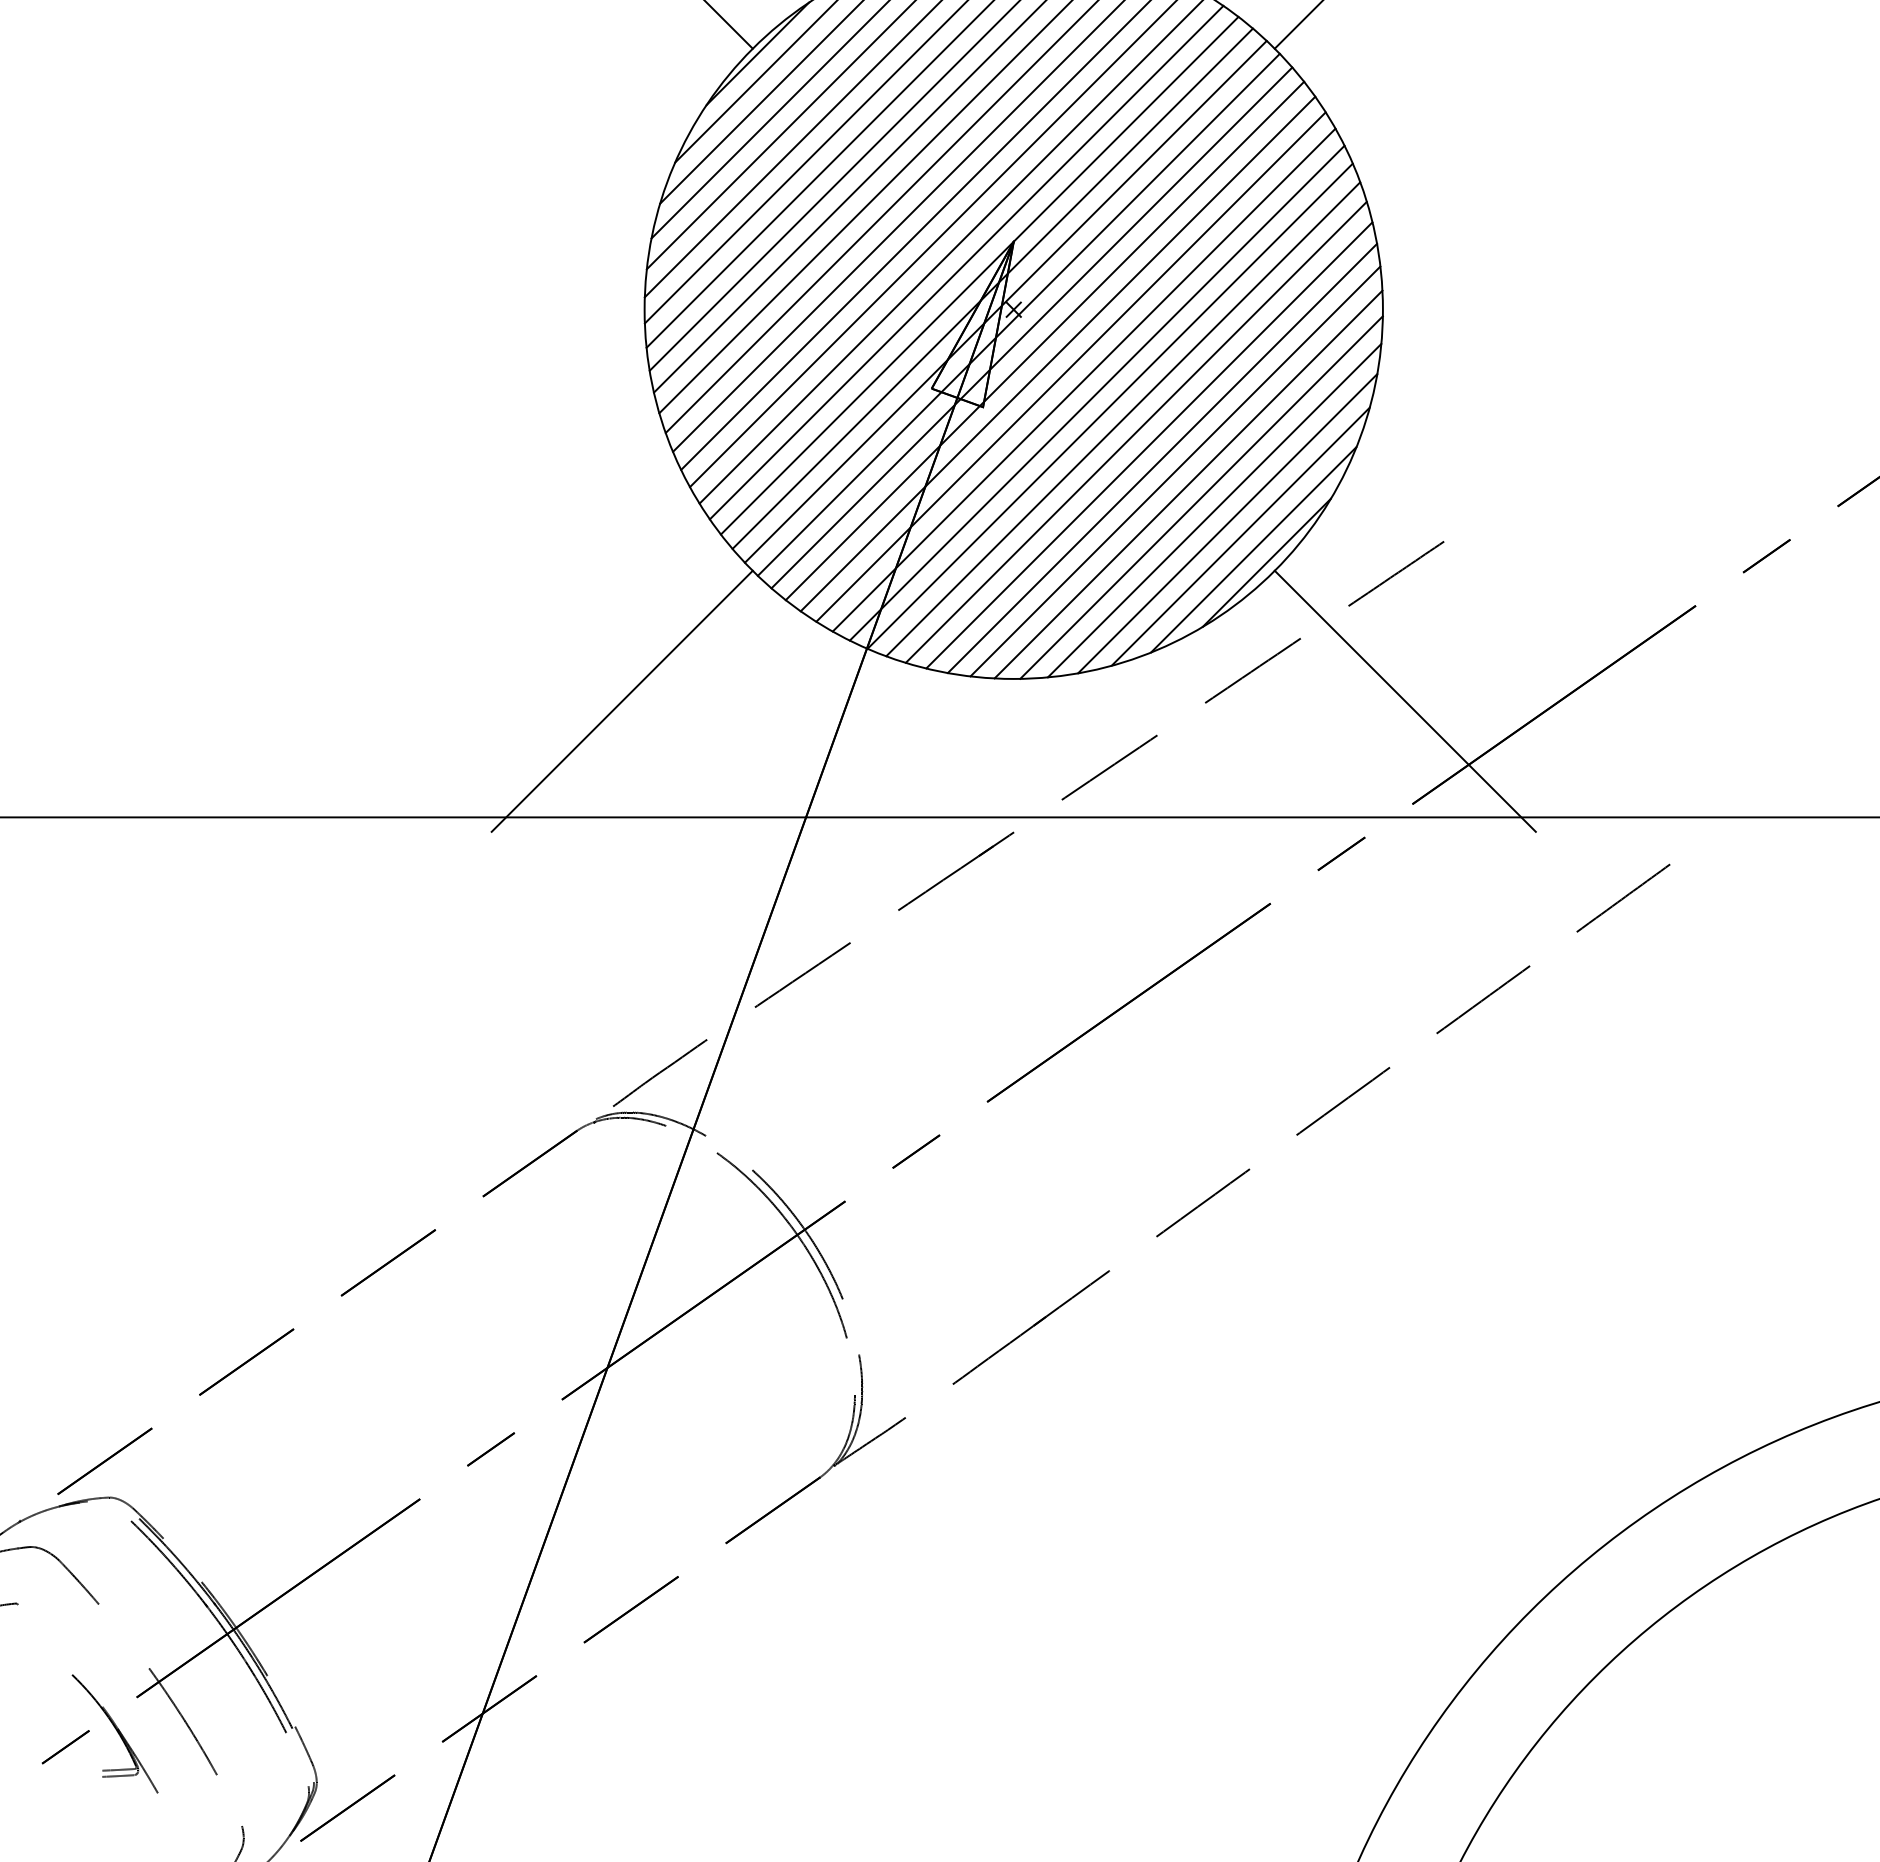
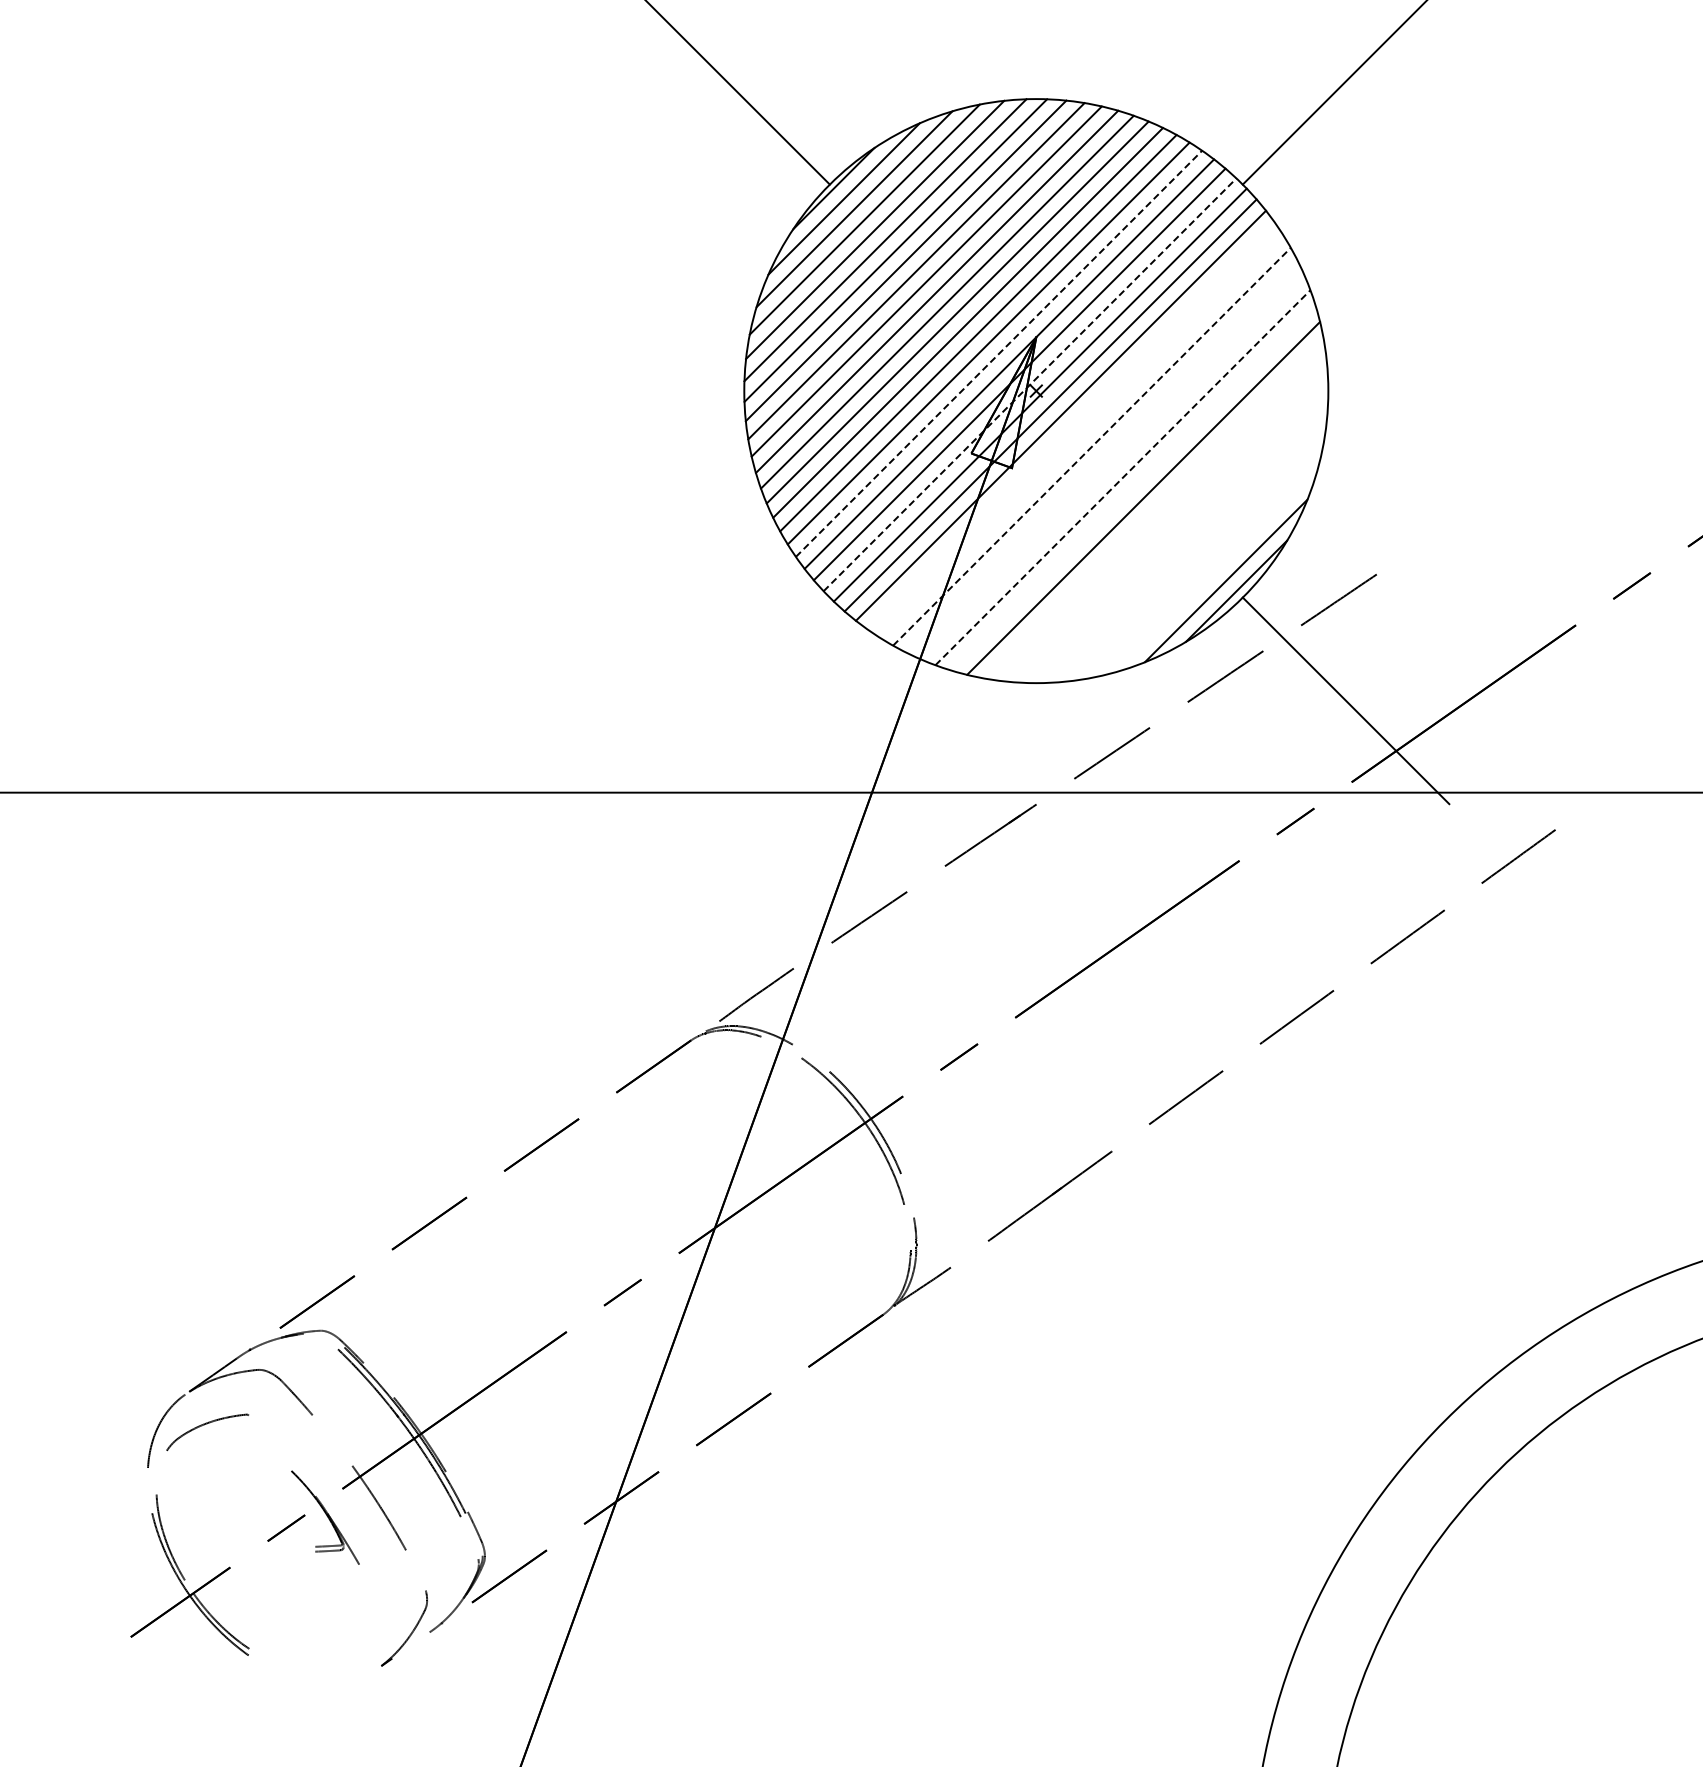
line: (967, 262) -> (999, 353), solid -> dashed
line: (1006, 301) -> (1030, 384), solid -> dashed
line: (1056, 353) -> (1070, 425), removed
line: (1070, 365) -> (1081, 435), removed
line: (1084, 379) -> (1092, 446), solid -> dashed
line: (1096, 392) -> (1101, 456), removed
line: (1110, 406) -> (1112, 467), removed
line: (1123, 418) -> (1123, 477), solid -> dashed
line: (1135, 431) -> (1132, 487), removed
line: (1161, 458) -> (1153, 508), removed
line: (1175, 470) -> (1164, 518), removed
line: (1188, 484) -> (1174, 529), removed
line: (1201, 497) -> (1184, 539), removed
line: (1214, 510) -> (1195, 549), removed
line: (1227, 523) -> (1205, 560), removed
line: (1240, 536) -> (1215, 570), removed
line: (622, 700) -> (726, 700), removed

